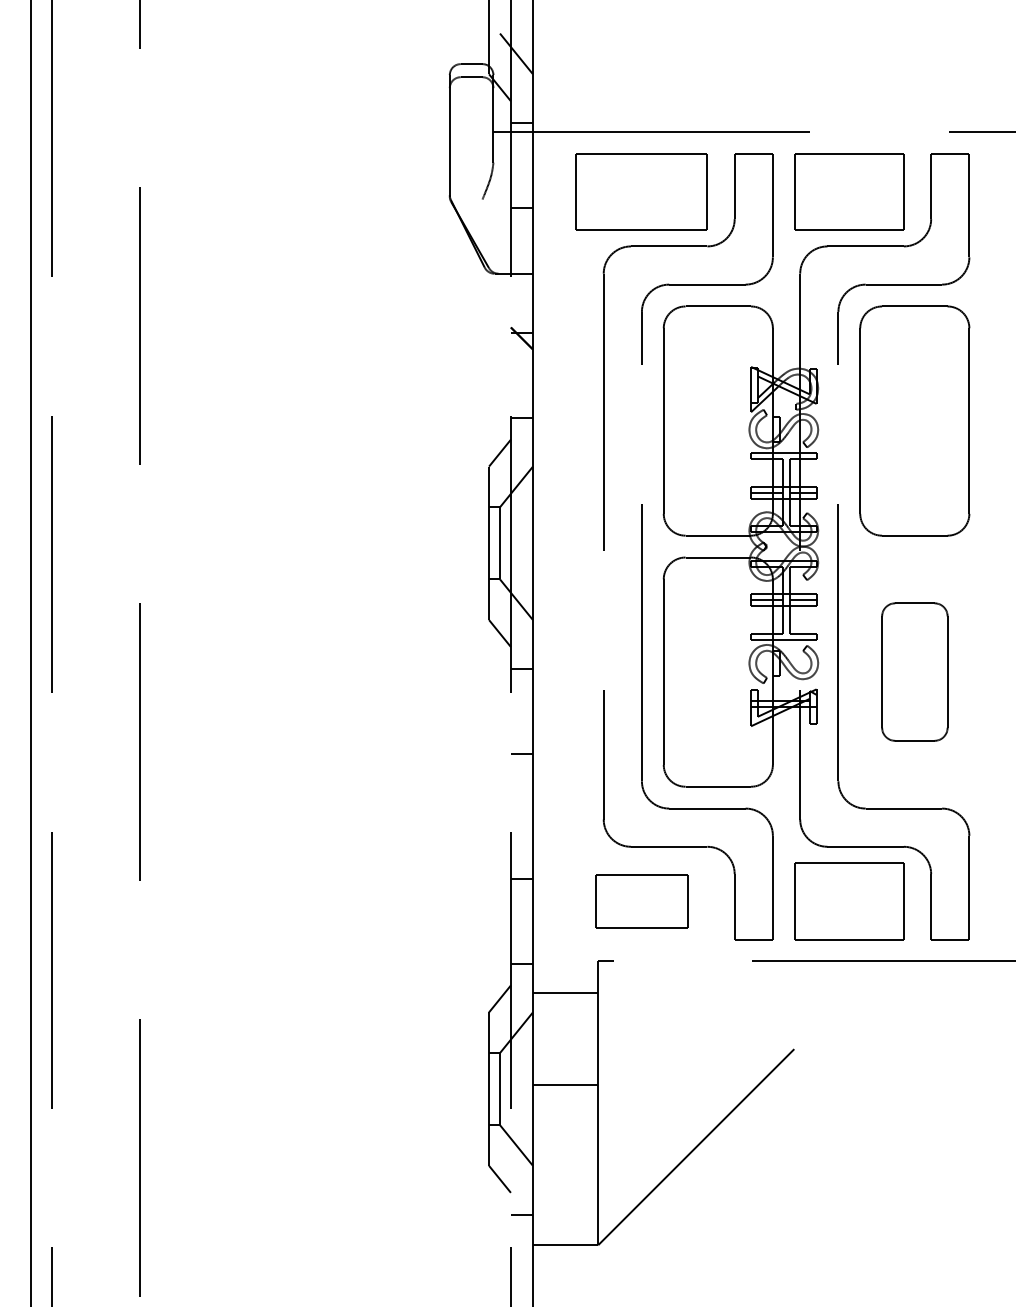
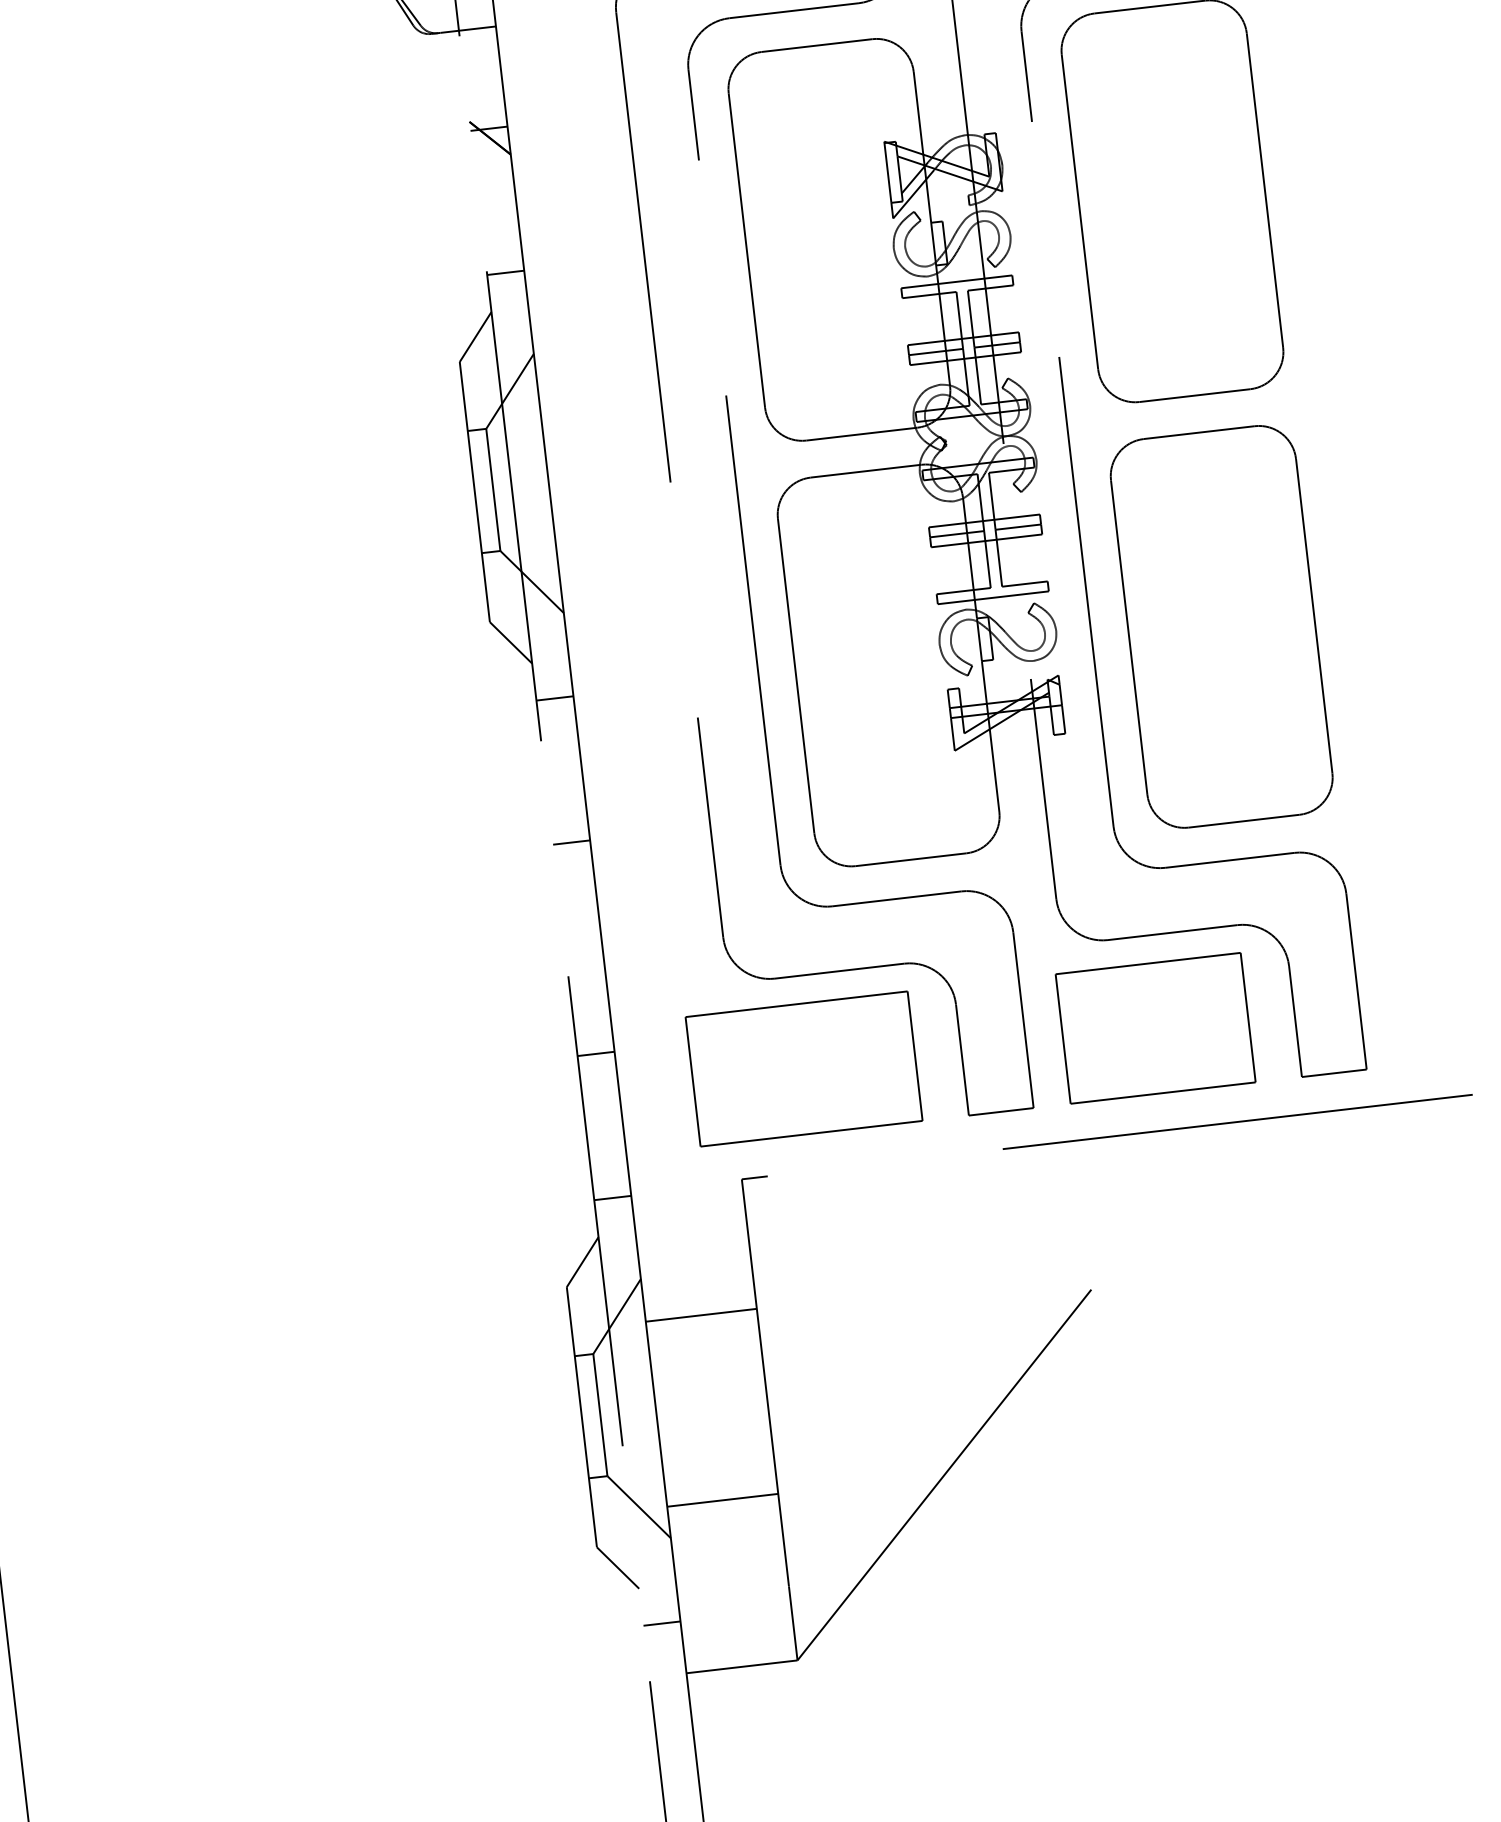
part: (914, 671) -> (1221, 625), size x1.67
part: (641, 901) -> (803, 1069), size x1.43
line: (565, 992) -> (701, 1314), moved
line: (565, 1084) -> (722, 1499), moved

